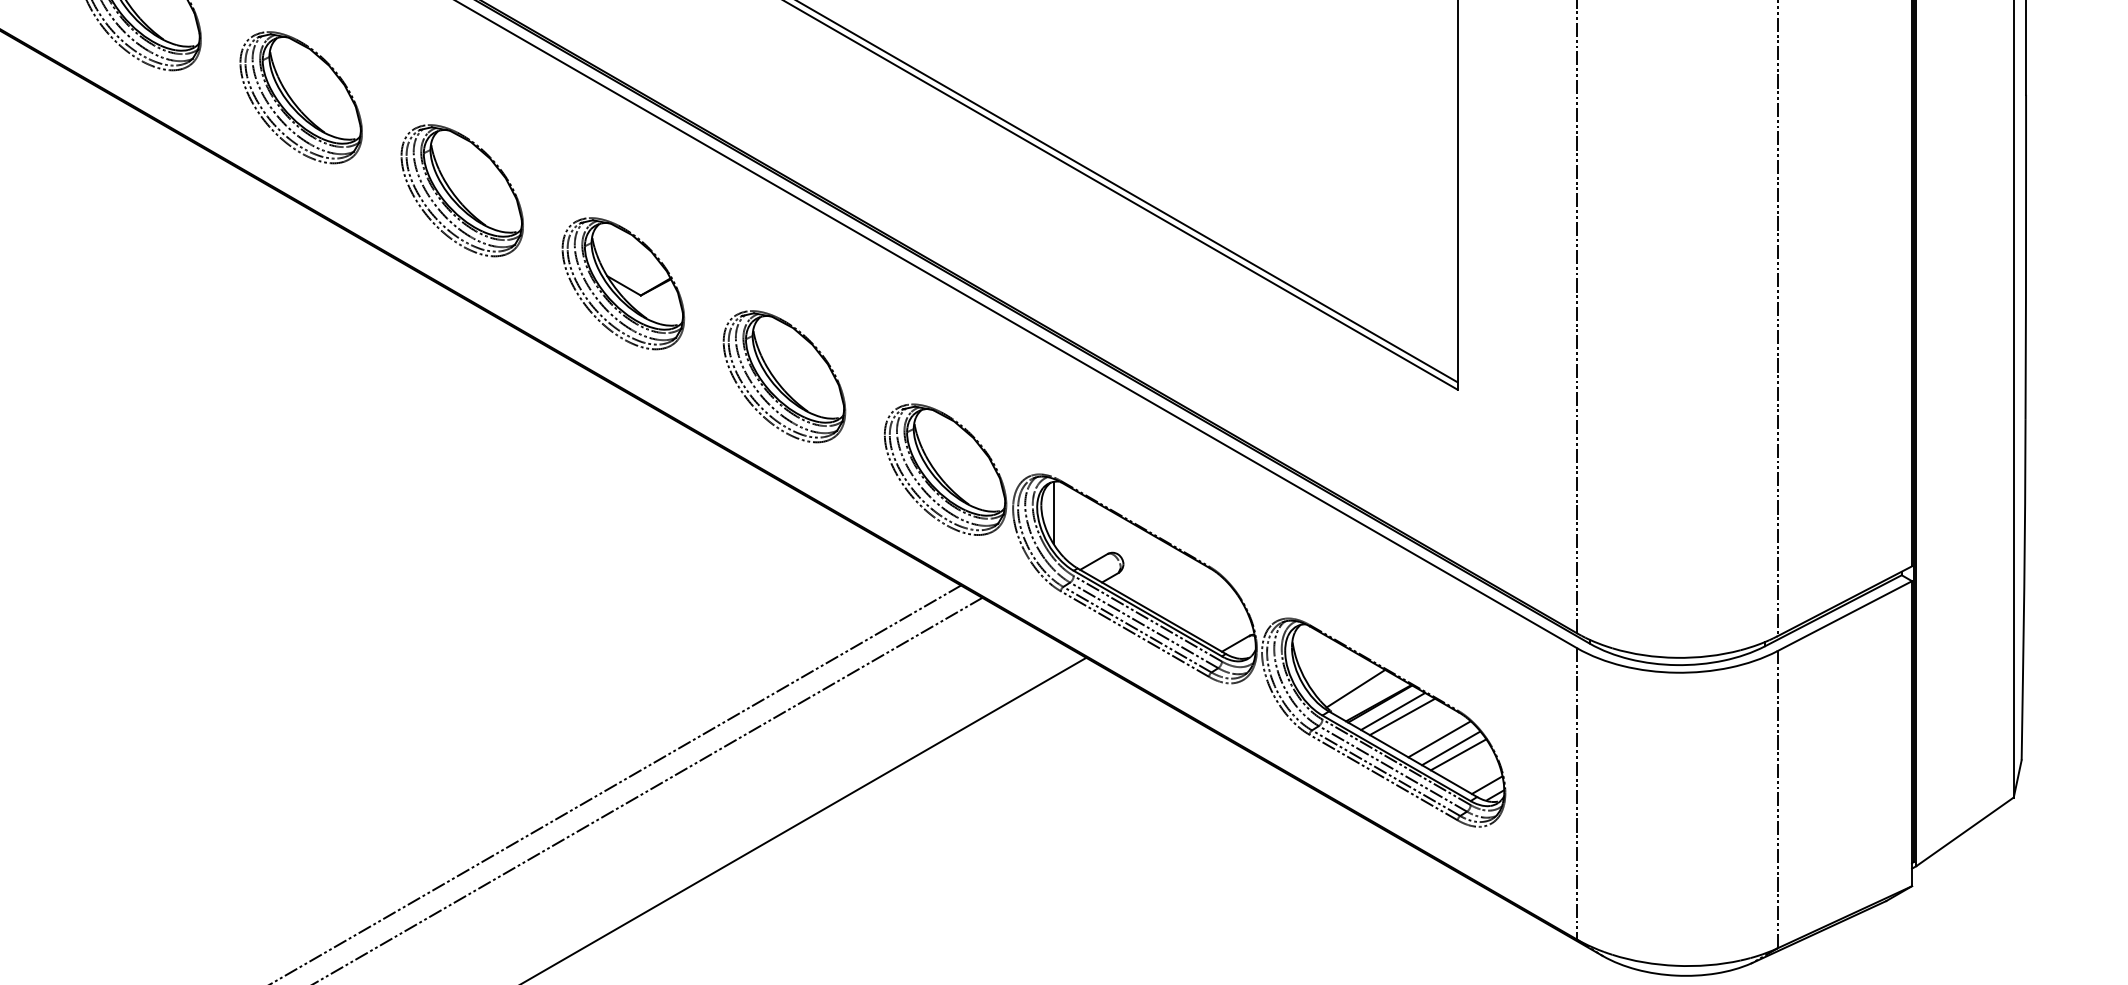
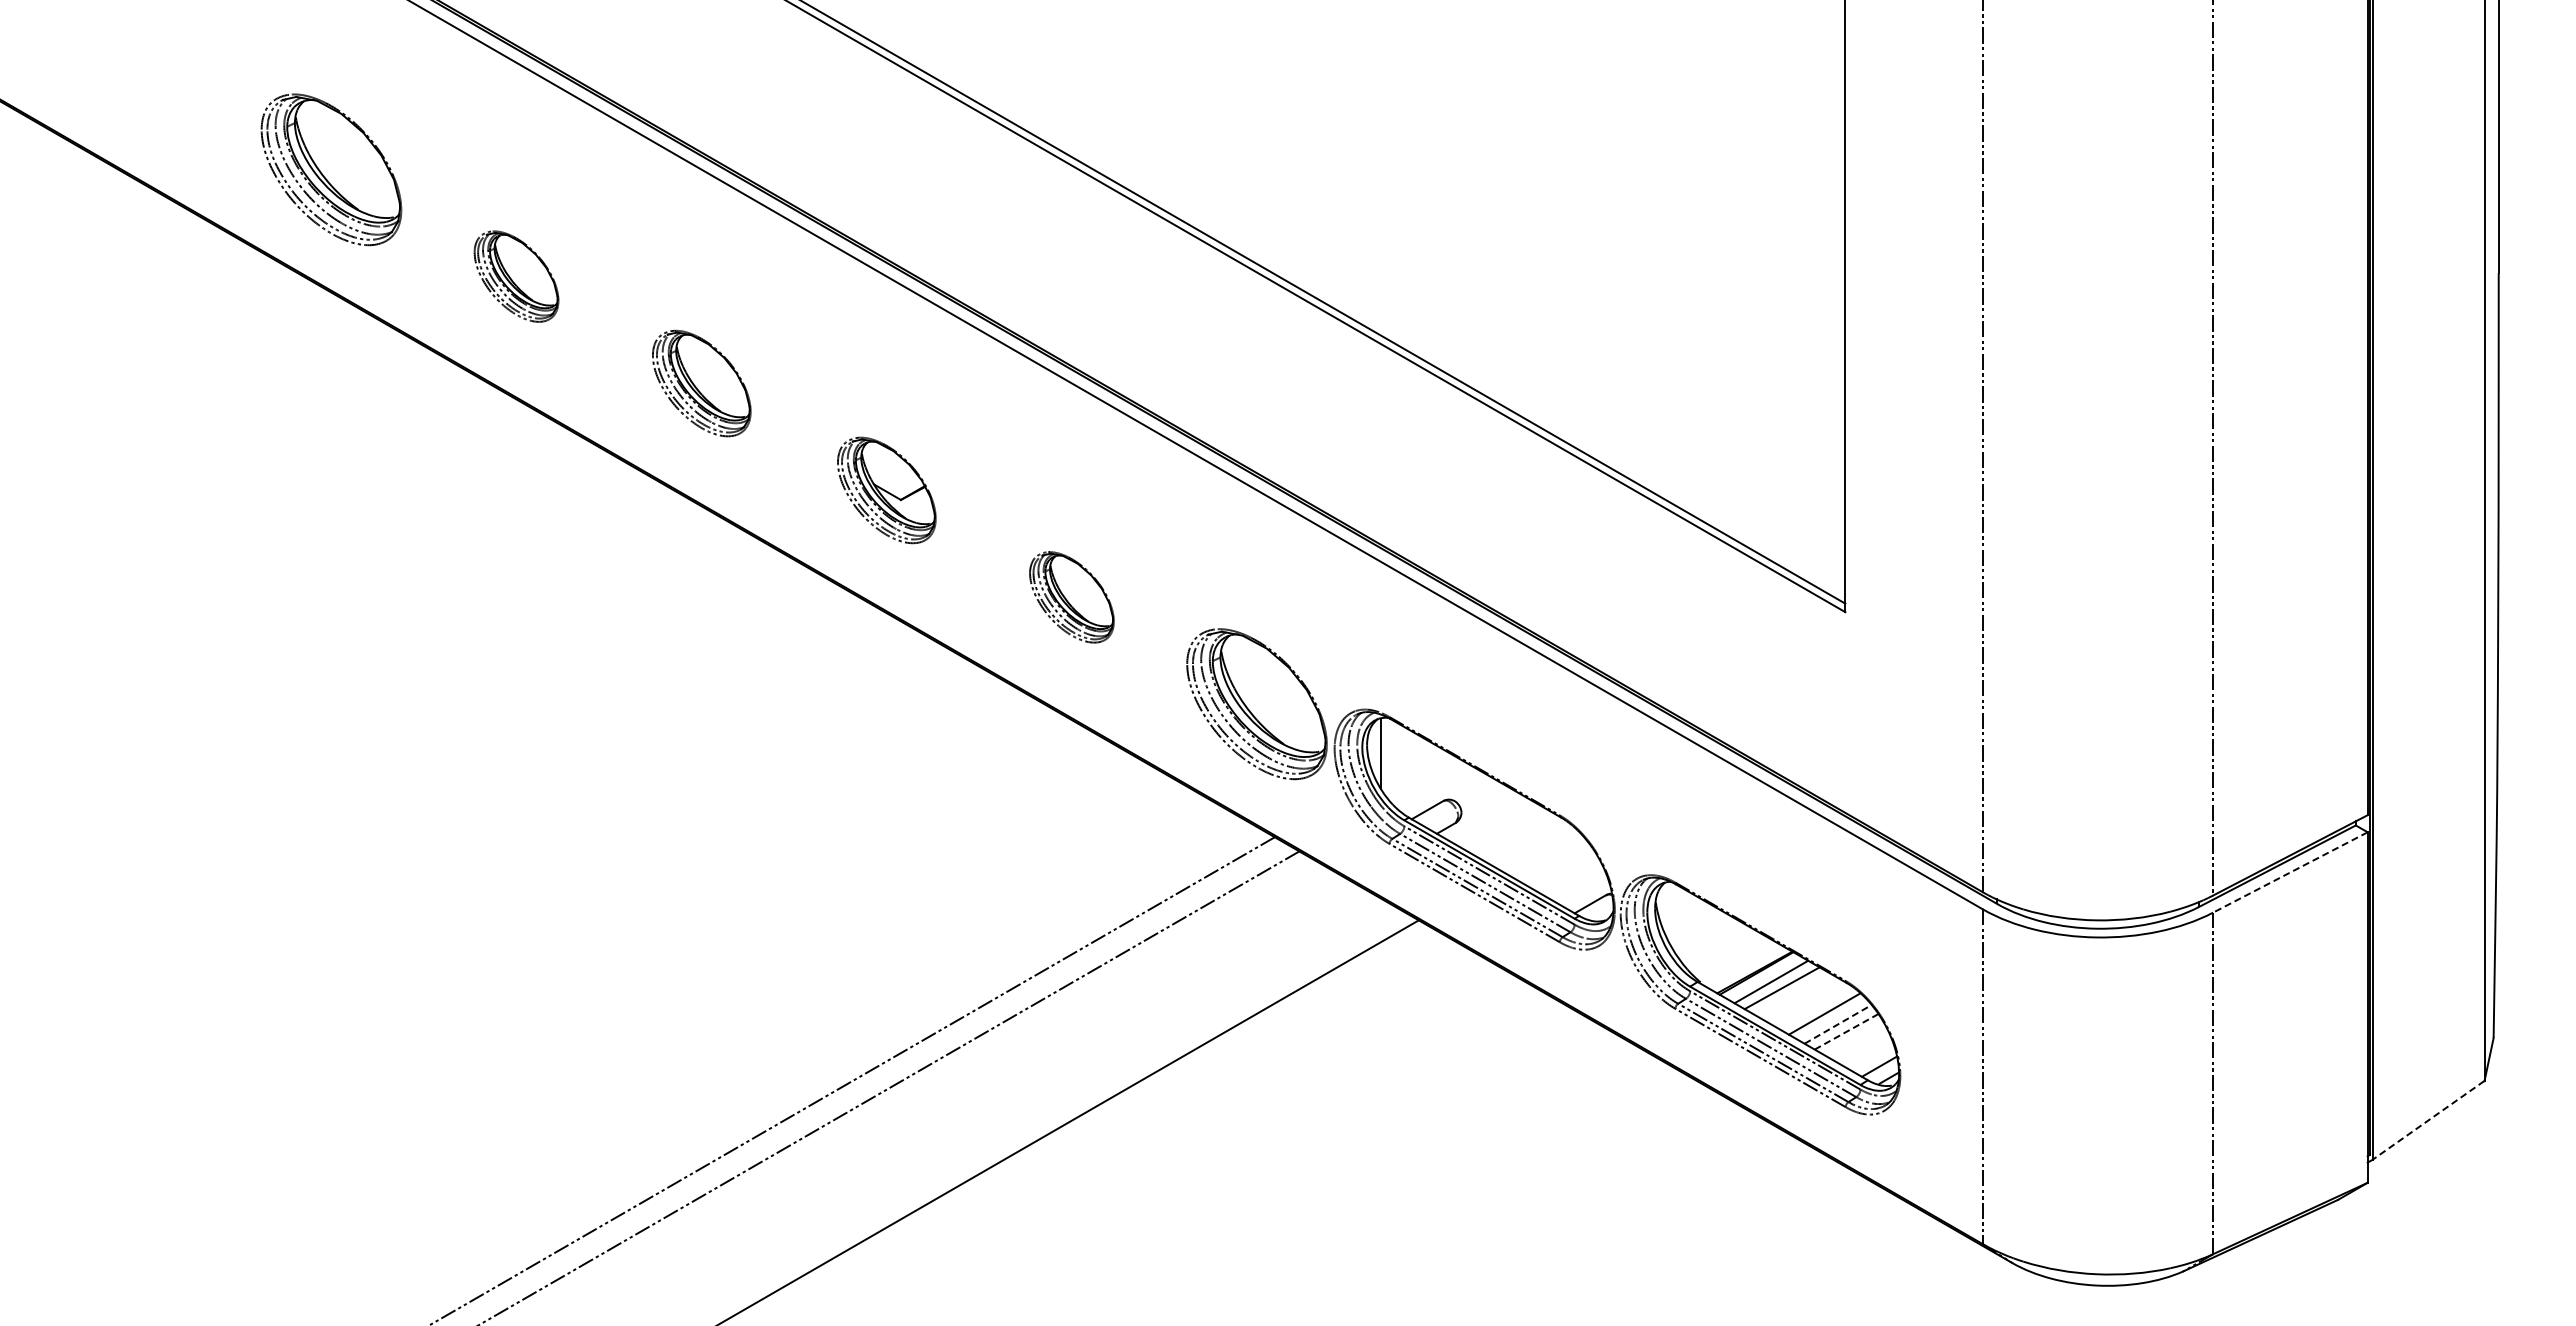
part: (301, 97) -> (516, 276), size x0.6
part: (462, 190) -> (701, 383), size x0.7
part: (623, 283) -> (886, 490), size x0.7
part: (784, 376) -> (1071, 597), size x0.6
line: (1844, 616) -> (2289, 872), solid -> dashed
line: (1355, 688) -> (1728, 955), removed
line: (1451, 748) -> (1838, 1024), solid -> dashed
line: (1458, 754) -> (1846, 1031), solid -> dashed
line: (1964, 831) -> (2428, 1120), solid -> dashed

